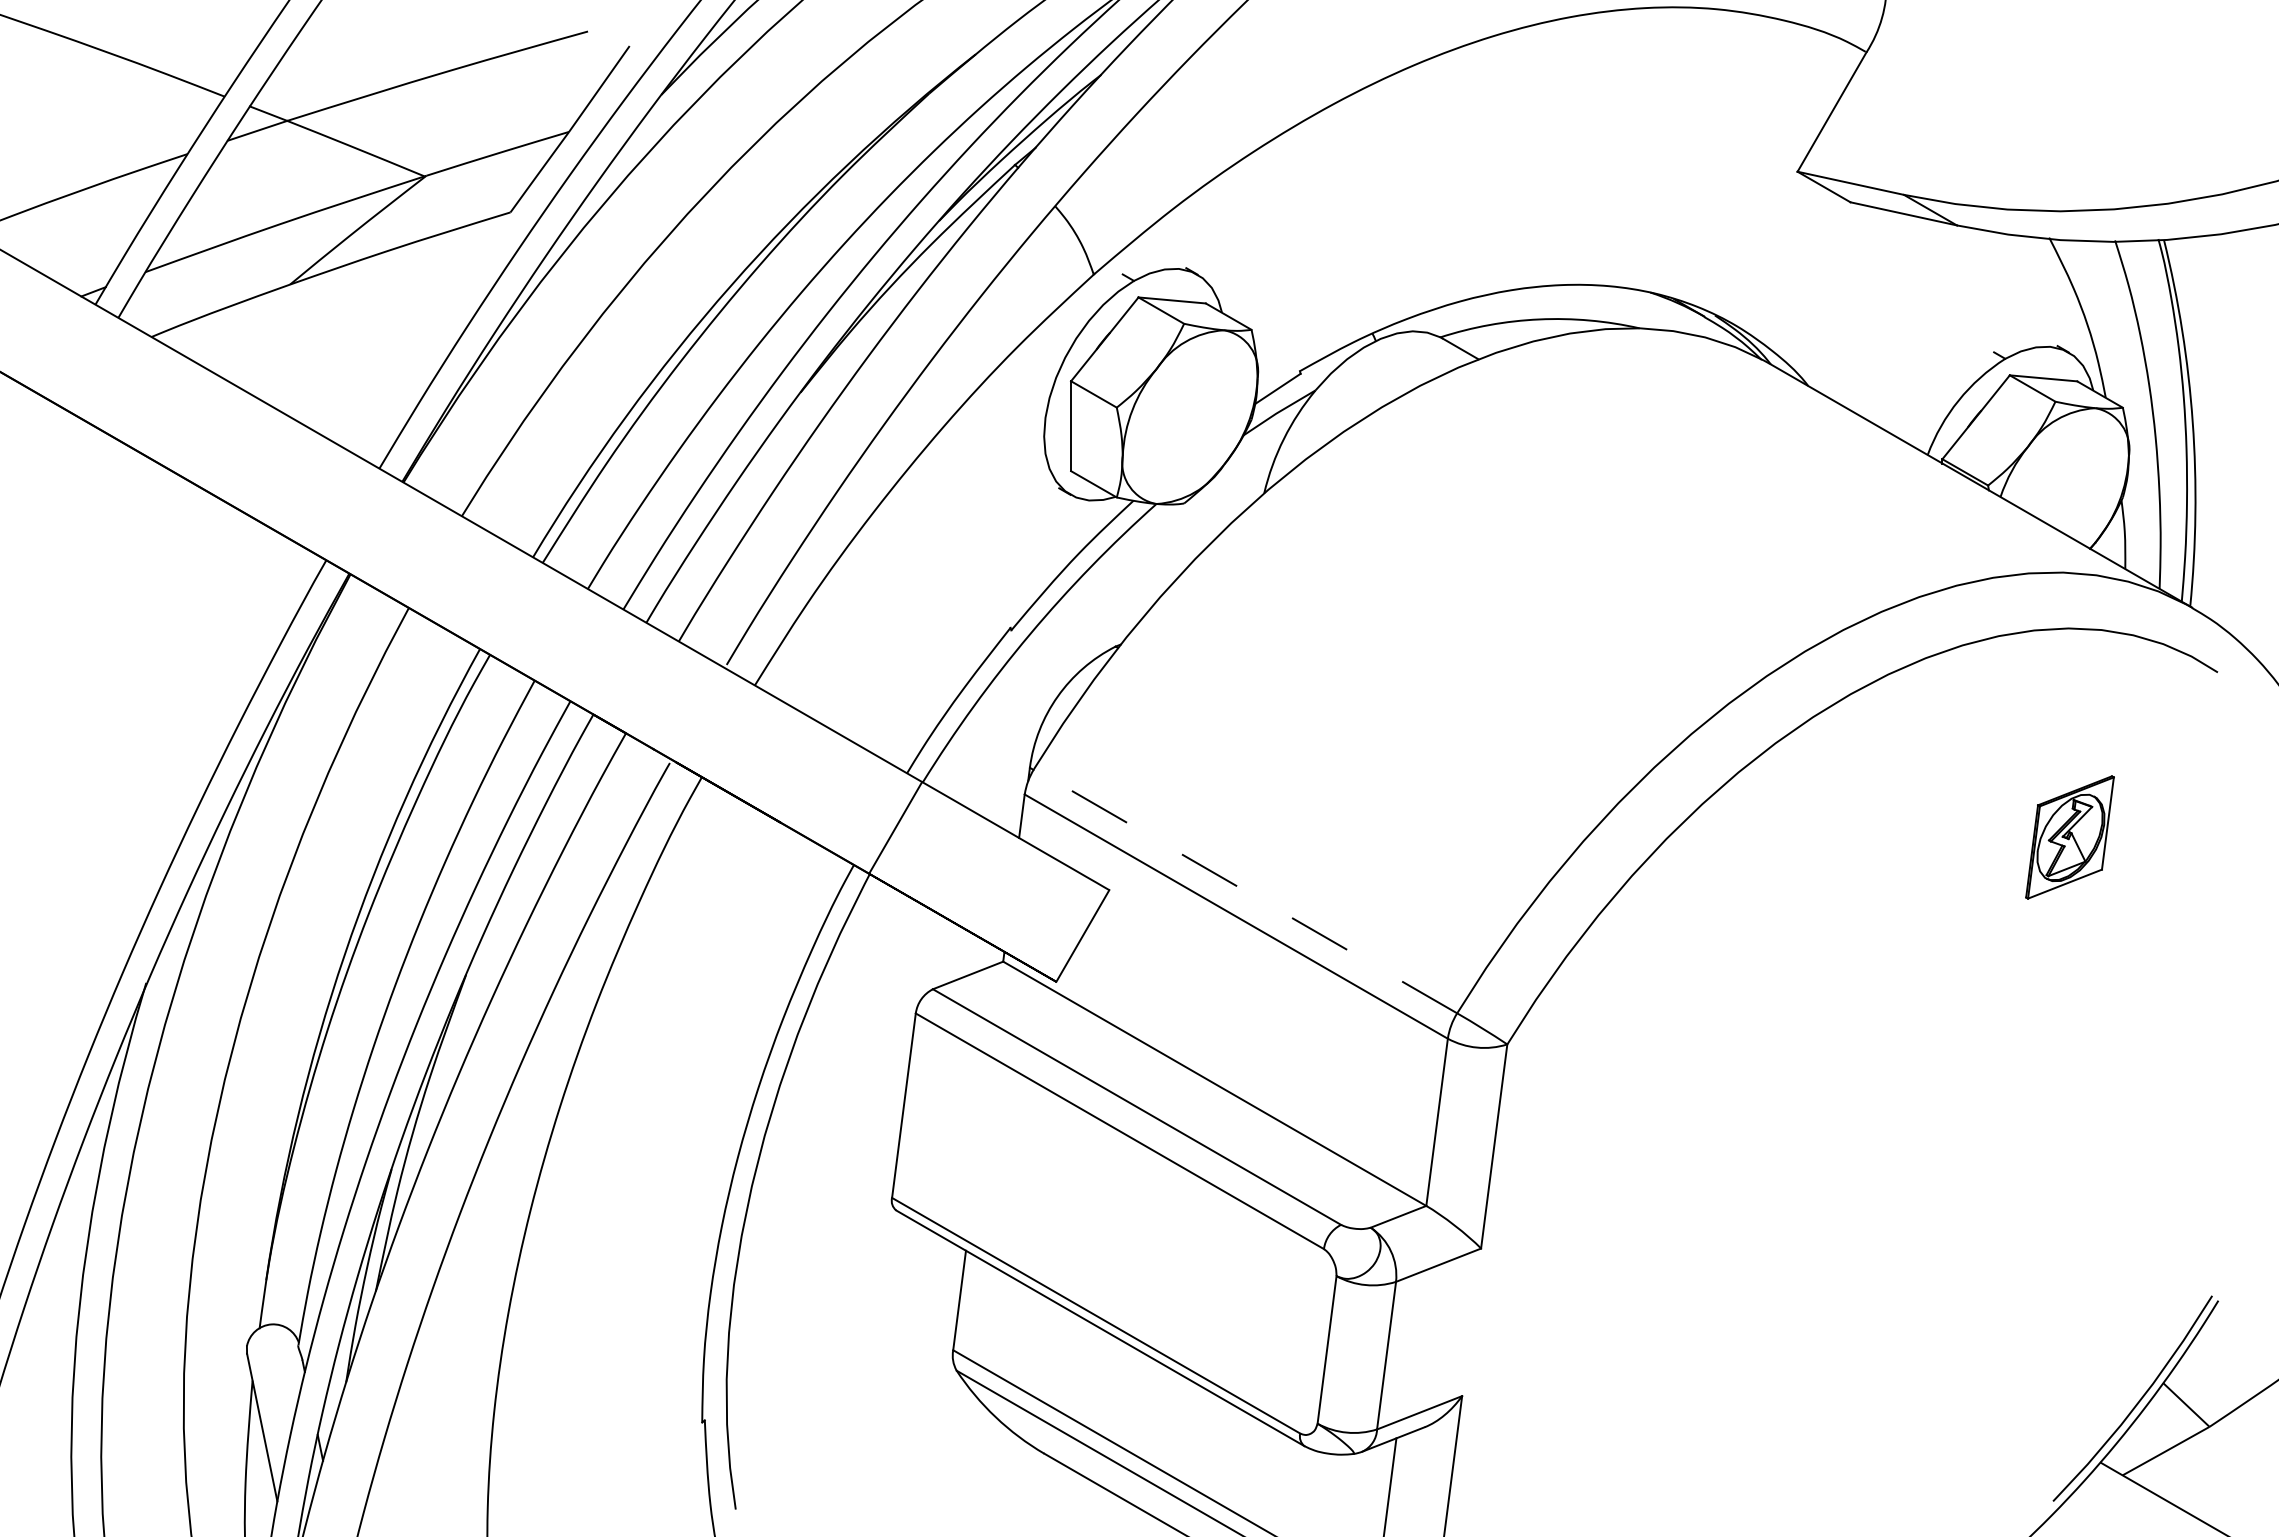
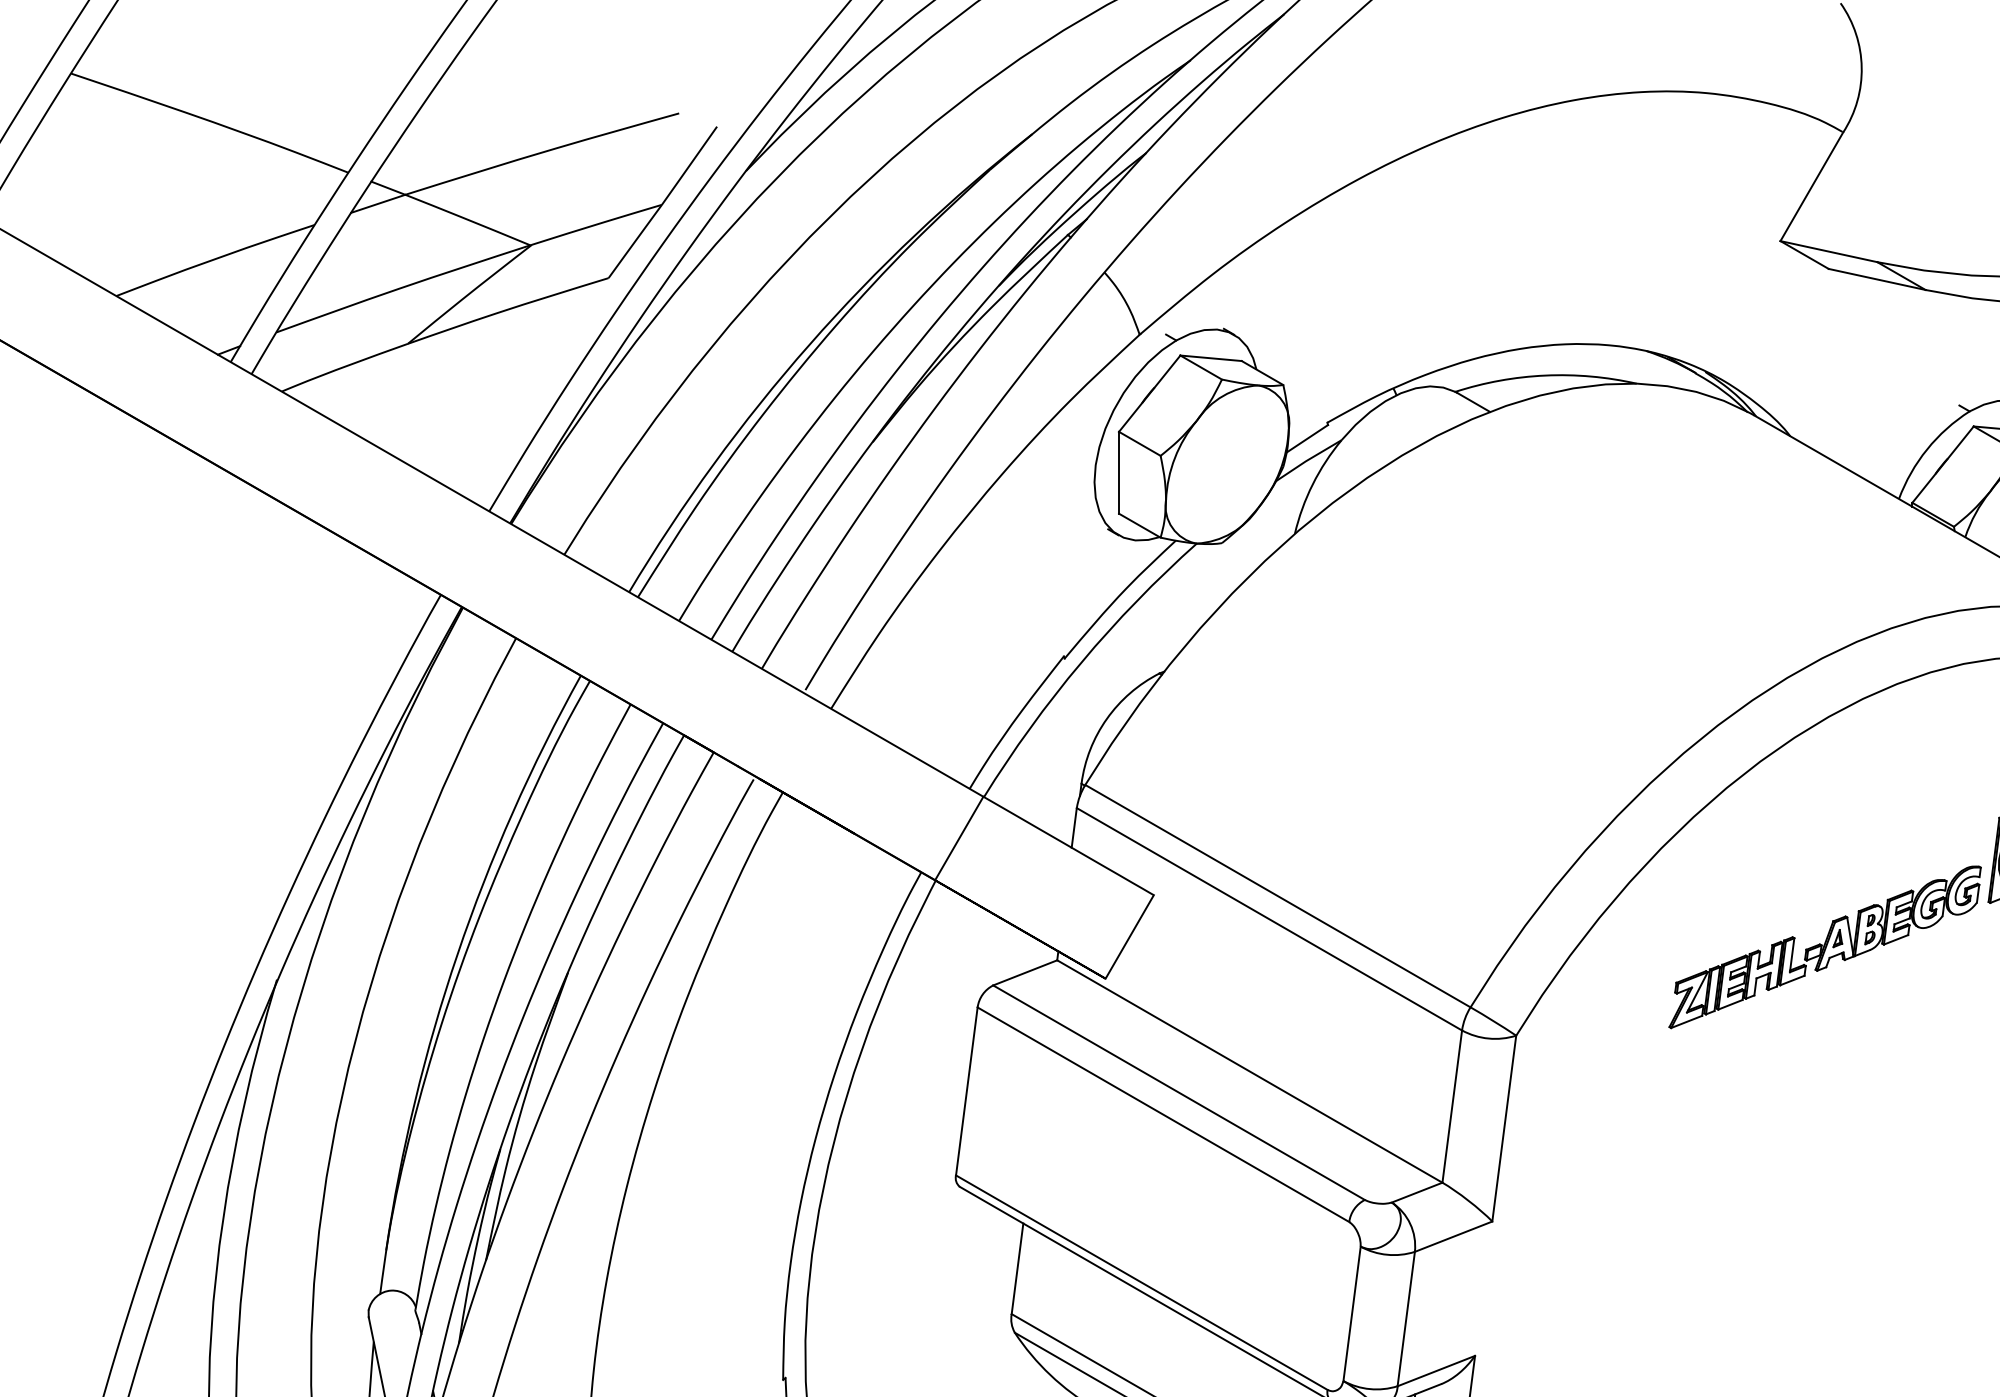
line: (1245, 890) -> (1277, 895), dashed -> solid
part: (1846, 947) -> (1825, 947), added

